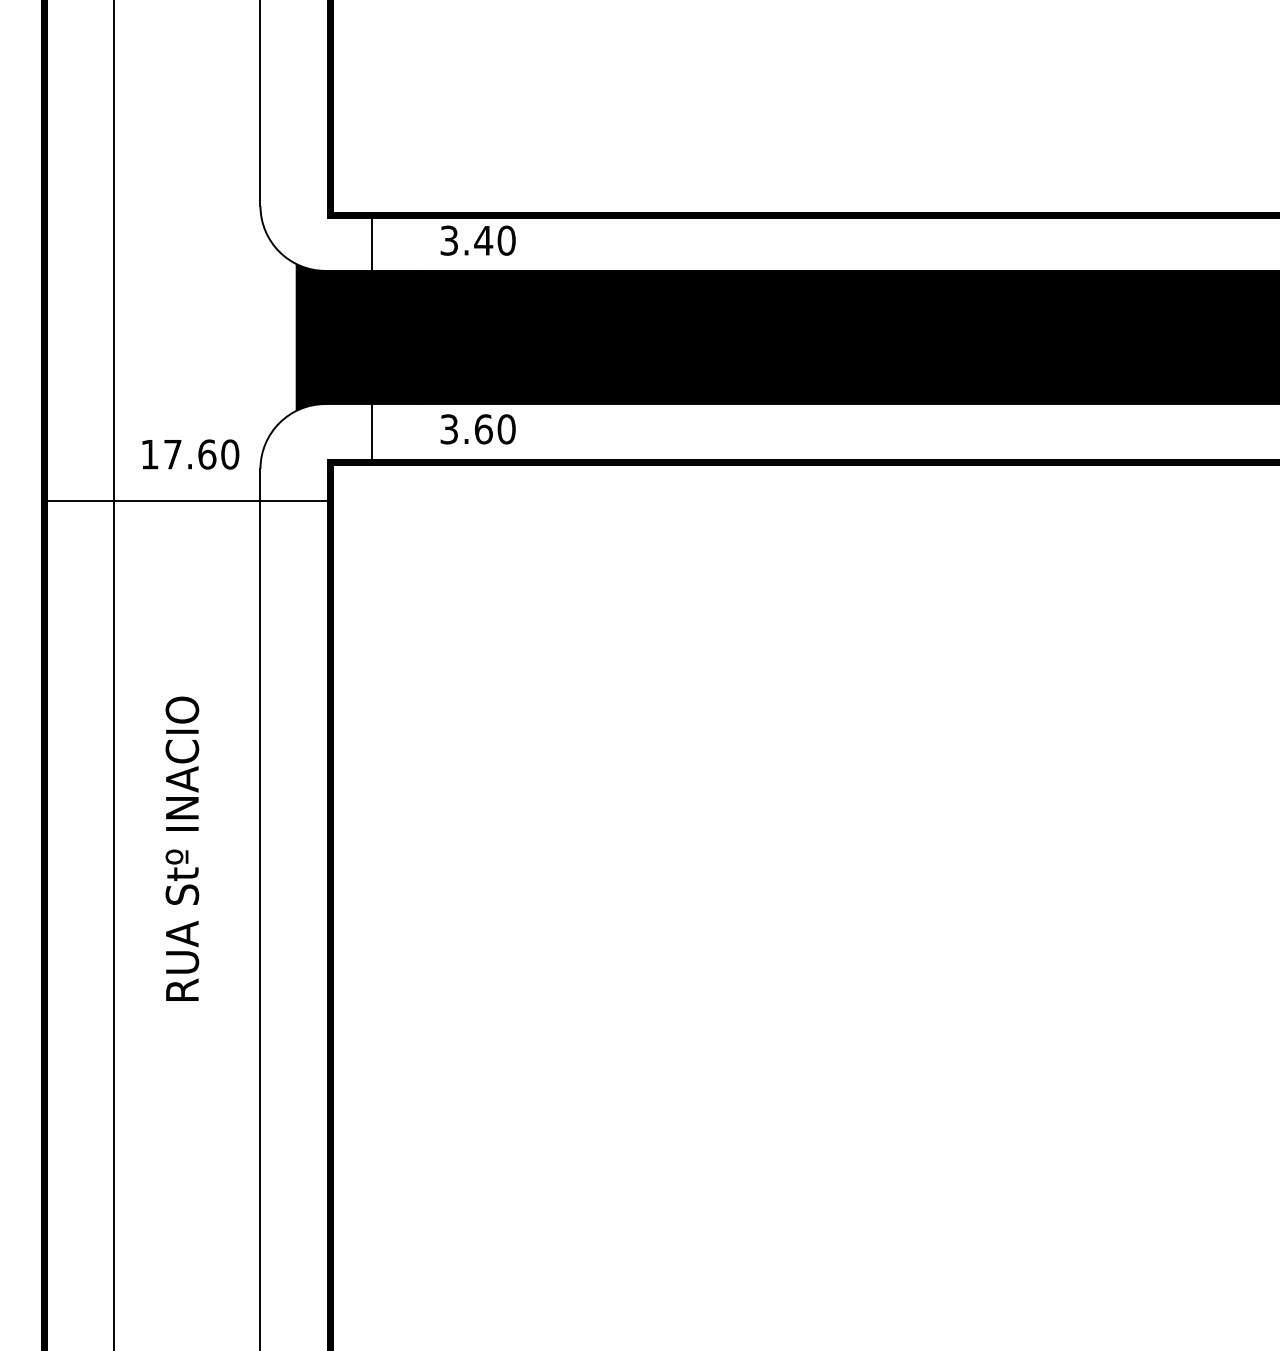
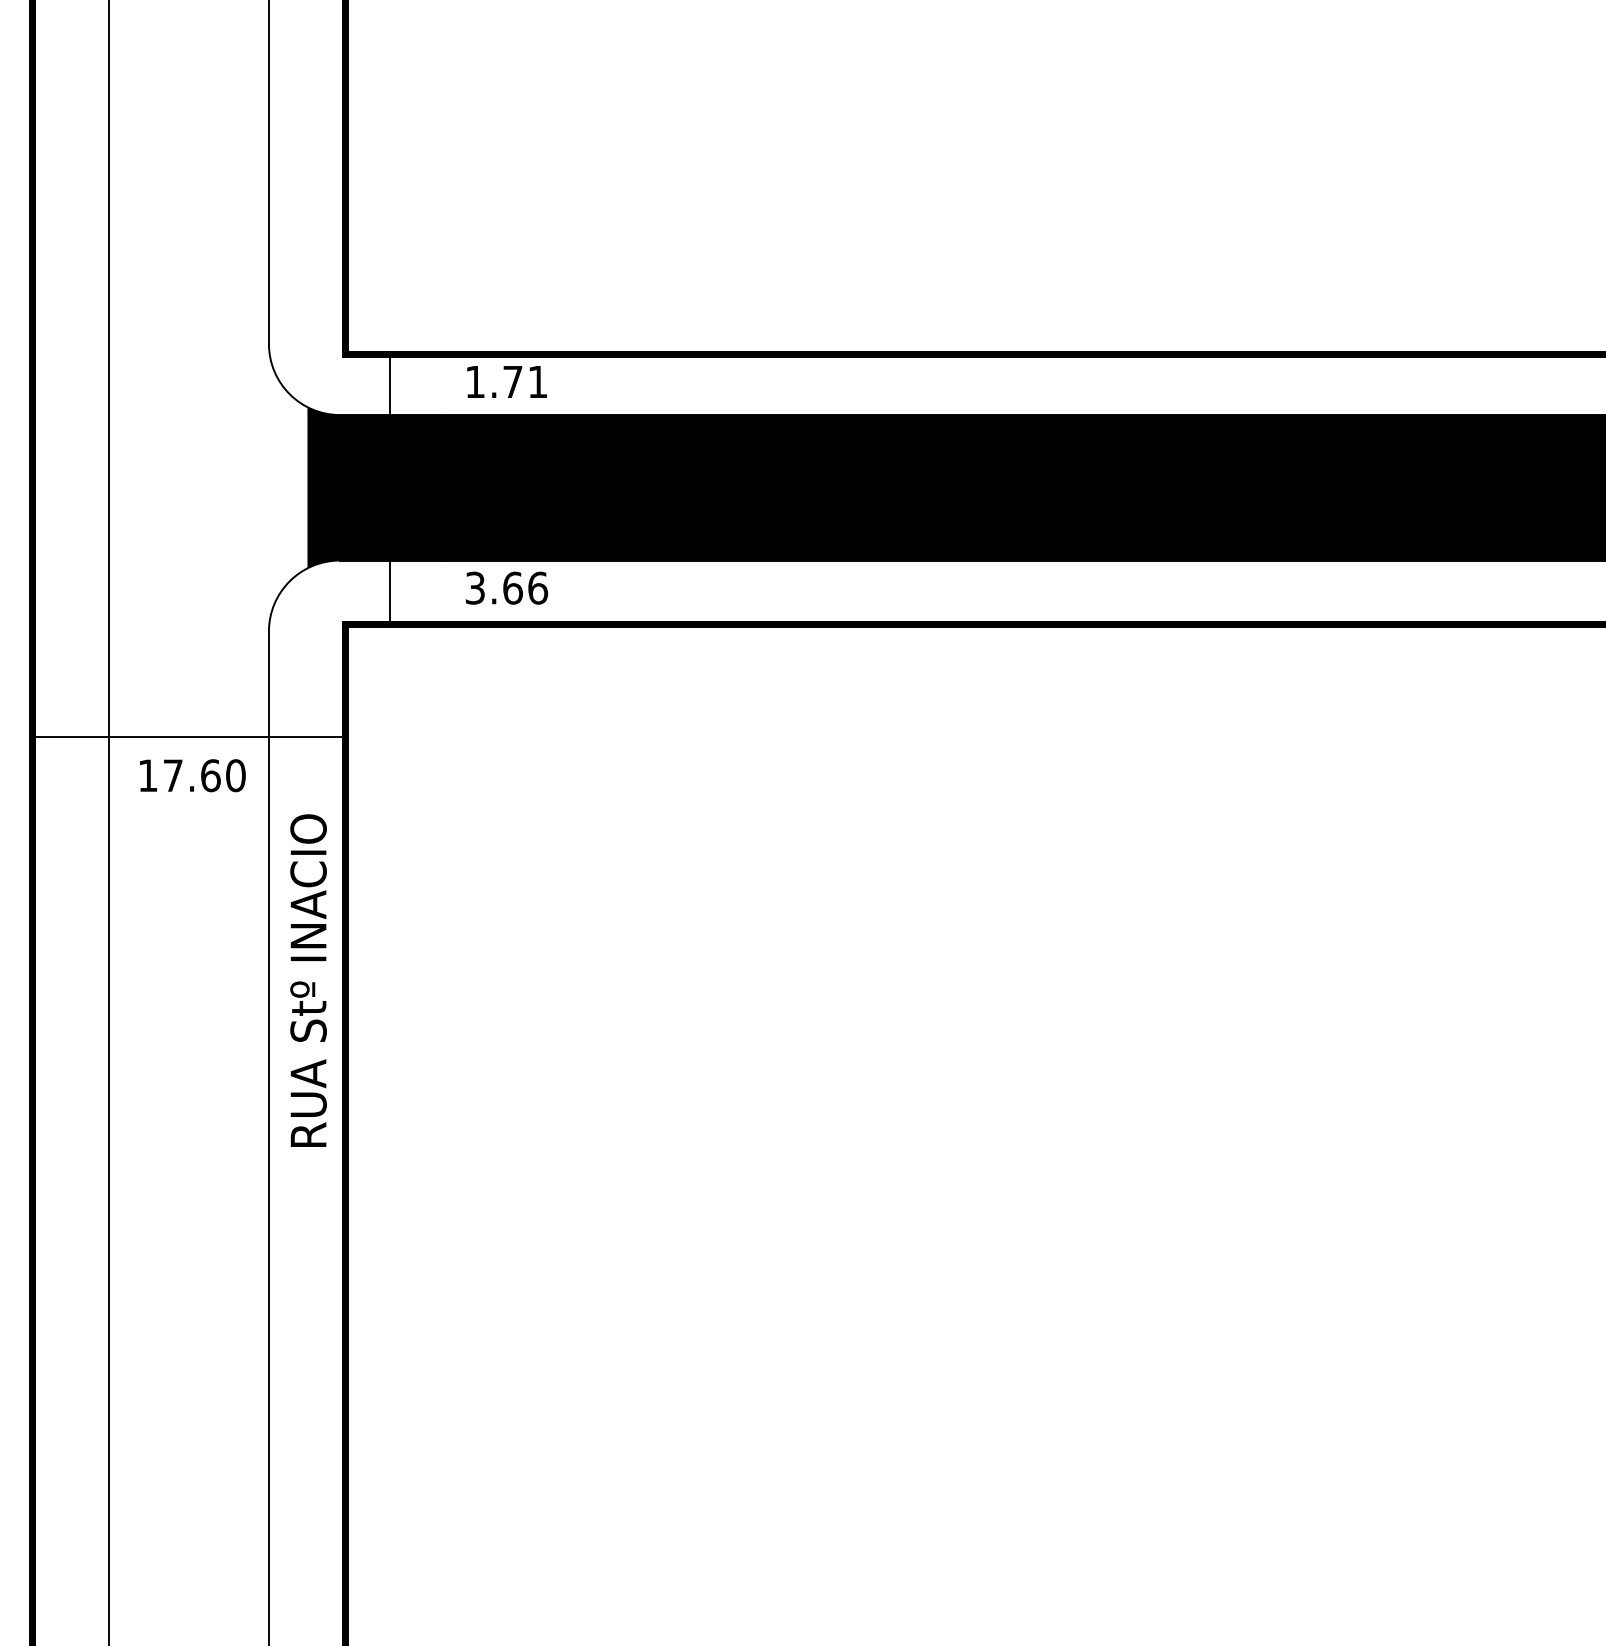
text: (477, 240) -> (506, 381), 3.40 -> 1.71
text: (507, 428) -> (538, 587), 3.60 -> 3.66
text: (190, 454) -> (192, 775), moved
line: (187, 501) -> (189, 737), moved
text: (182, 848) -> (308, 980), moved

